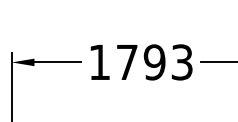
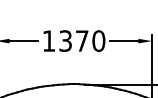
text: (155, 61) -> (82, 40), 1793 -> 1370

